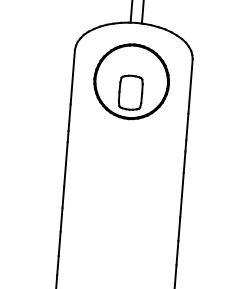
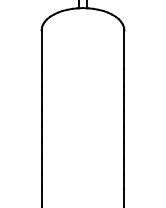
part: (130, 81) -> (82, 49), removed

